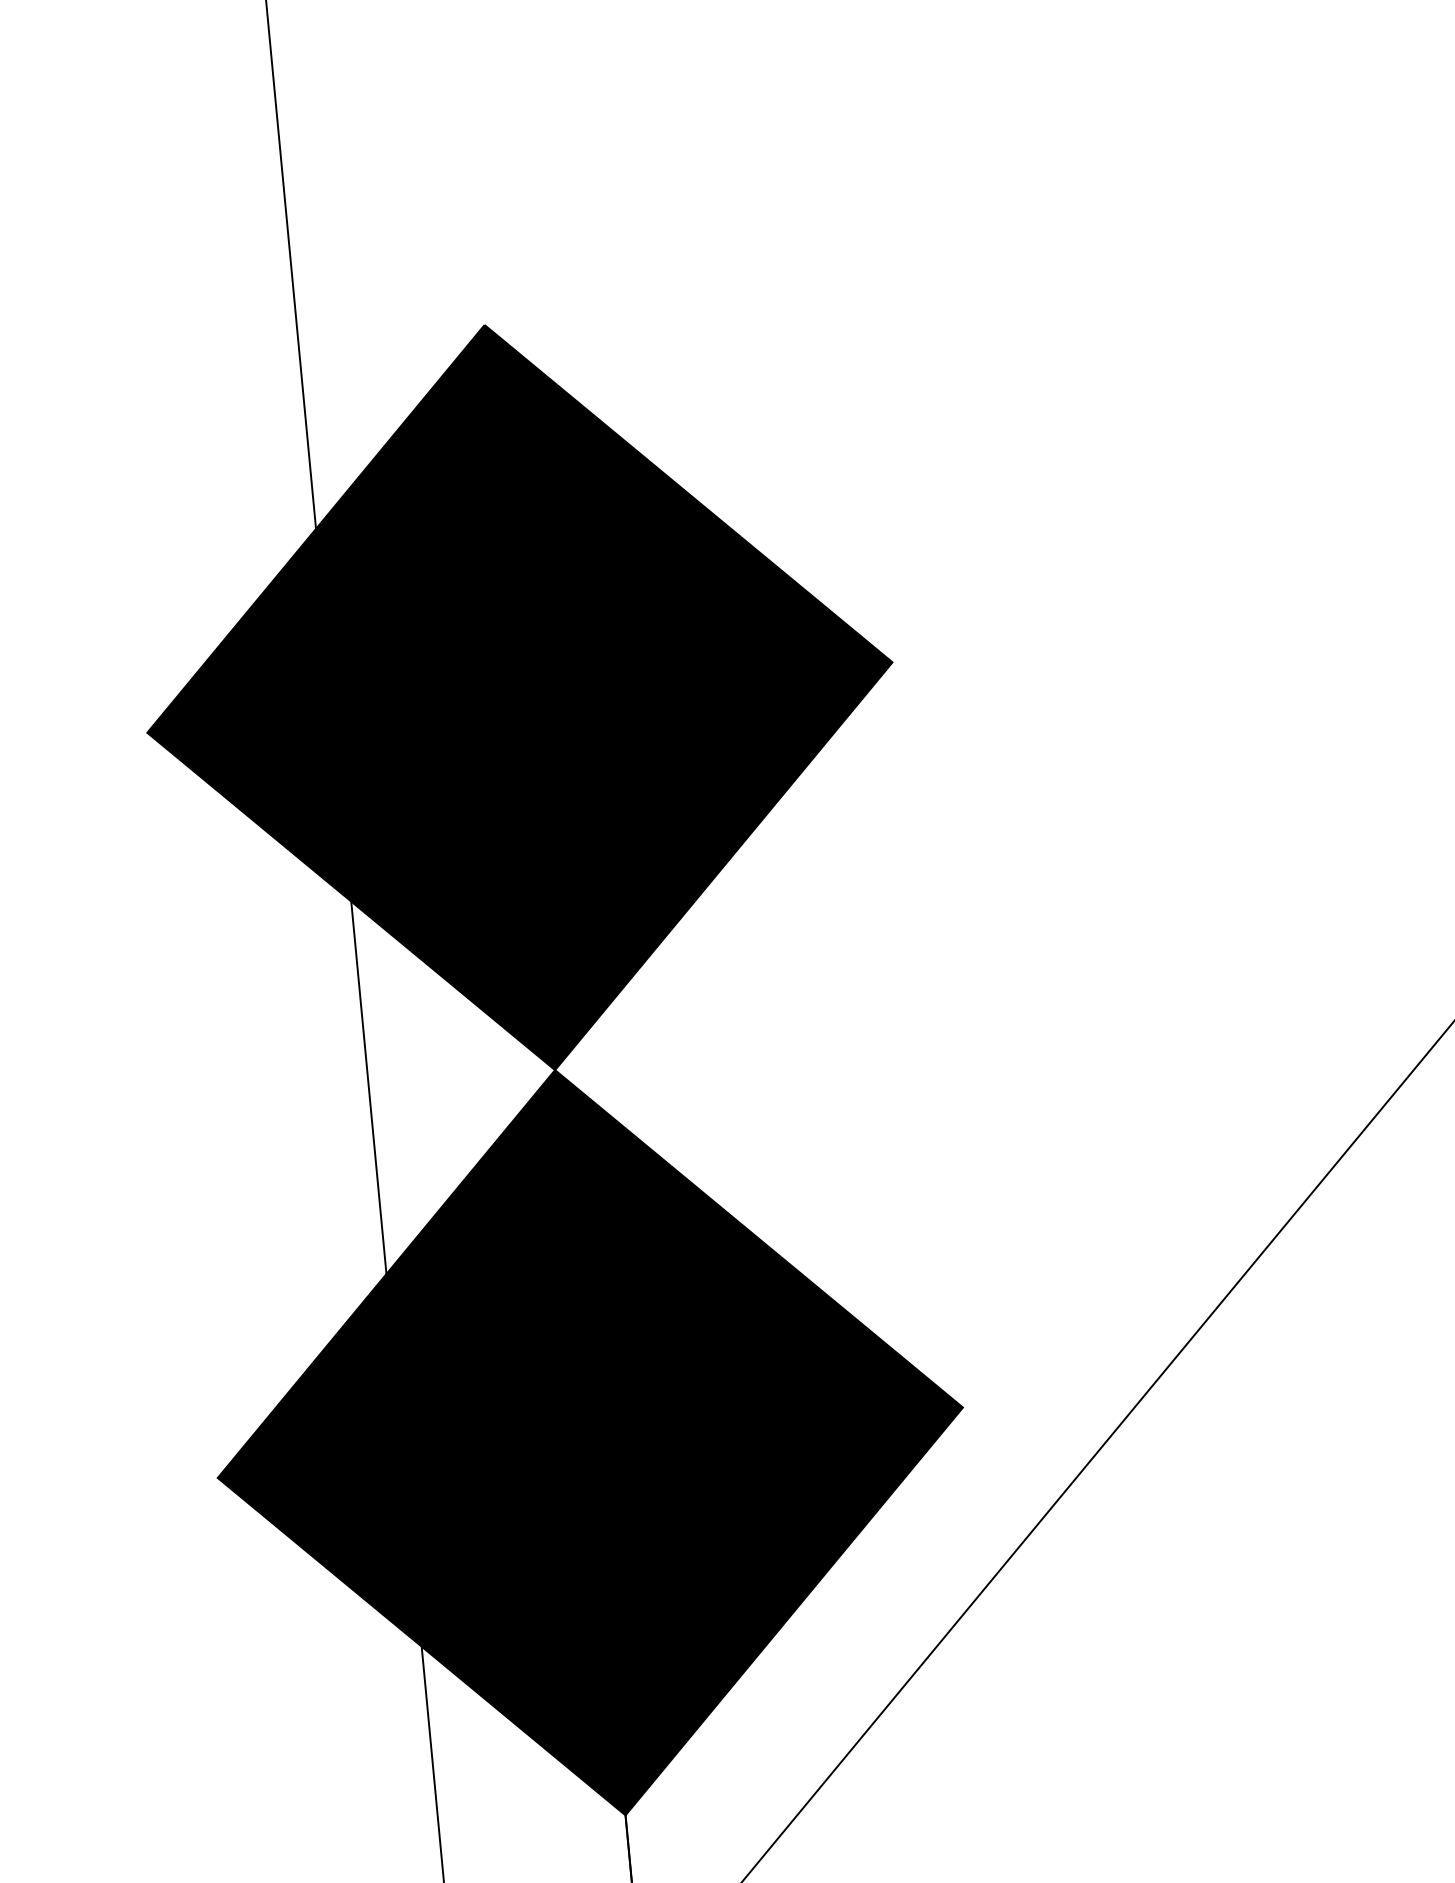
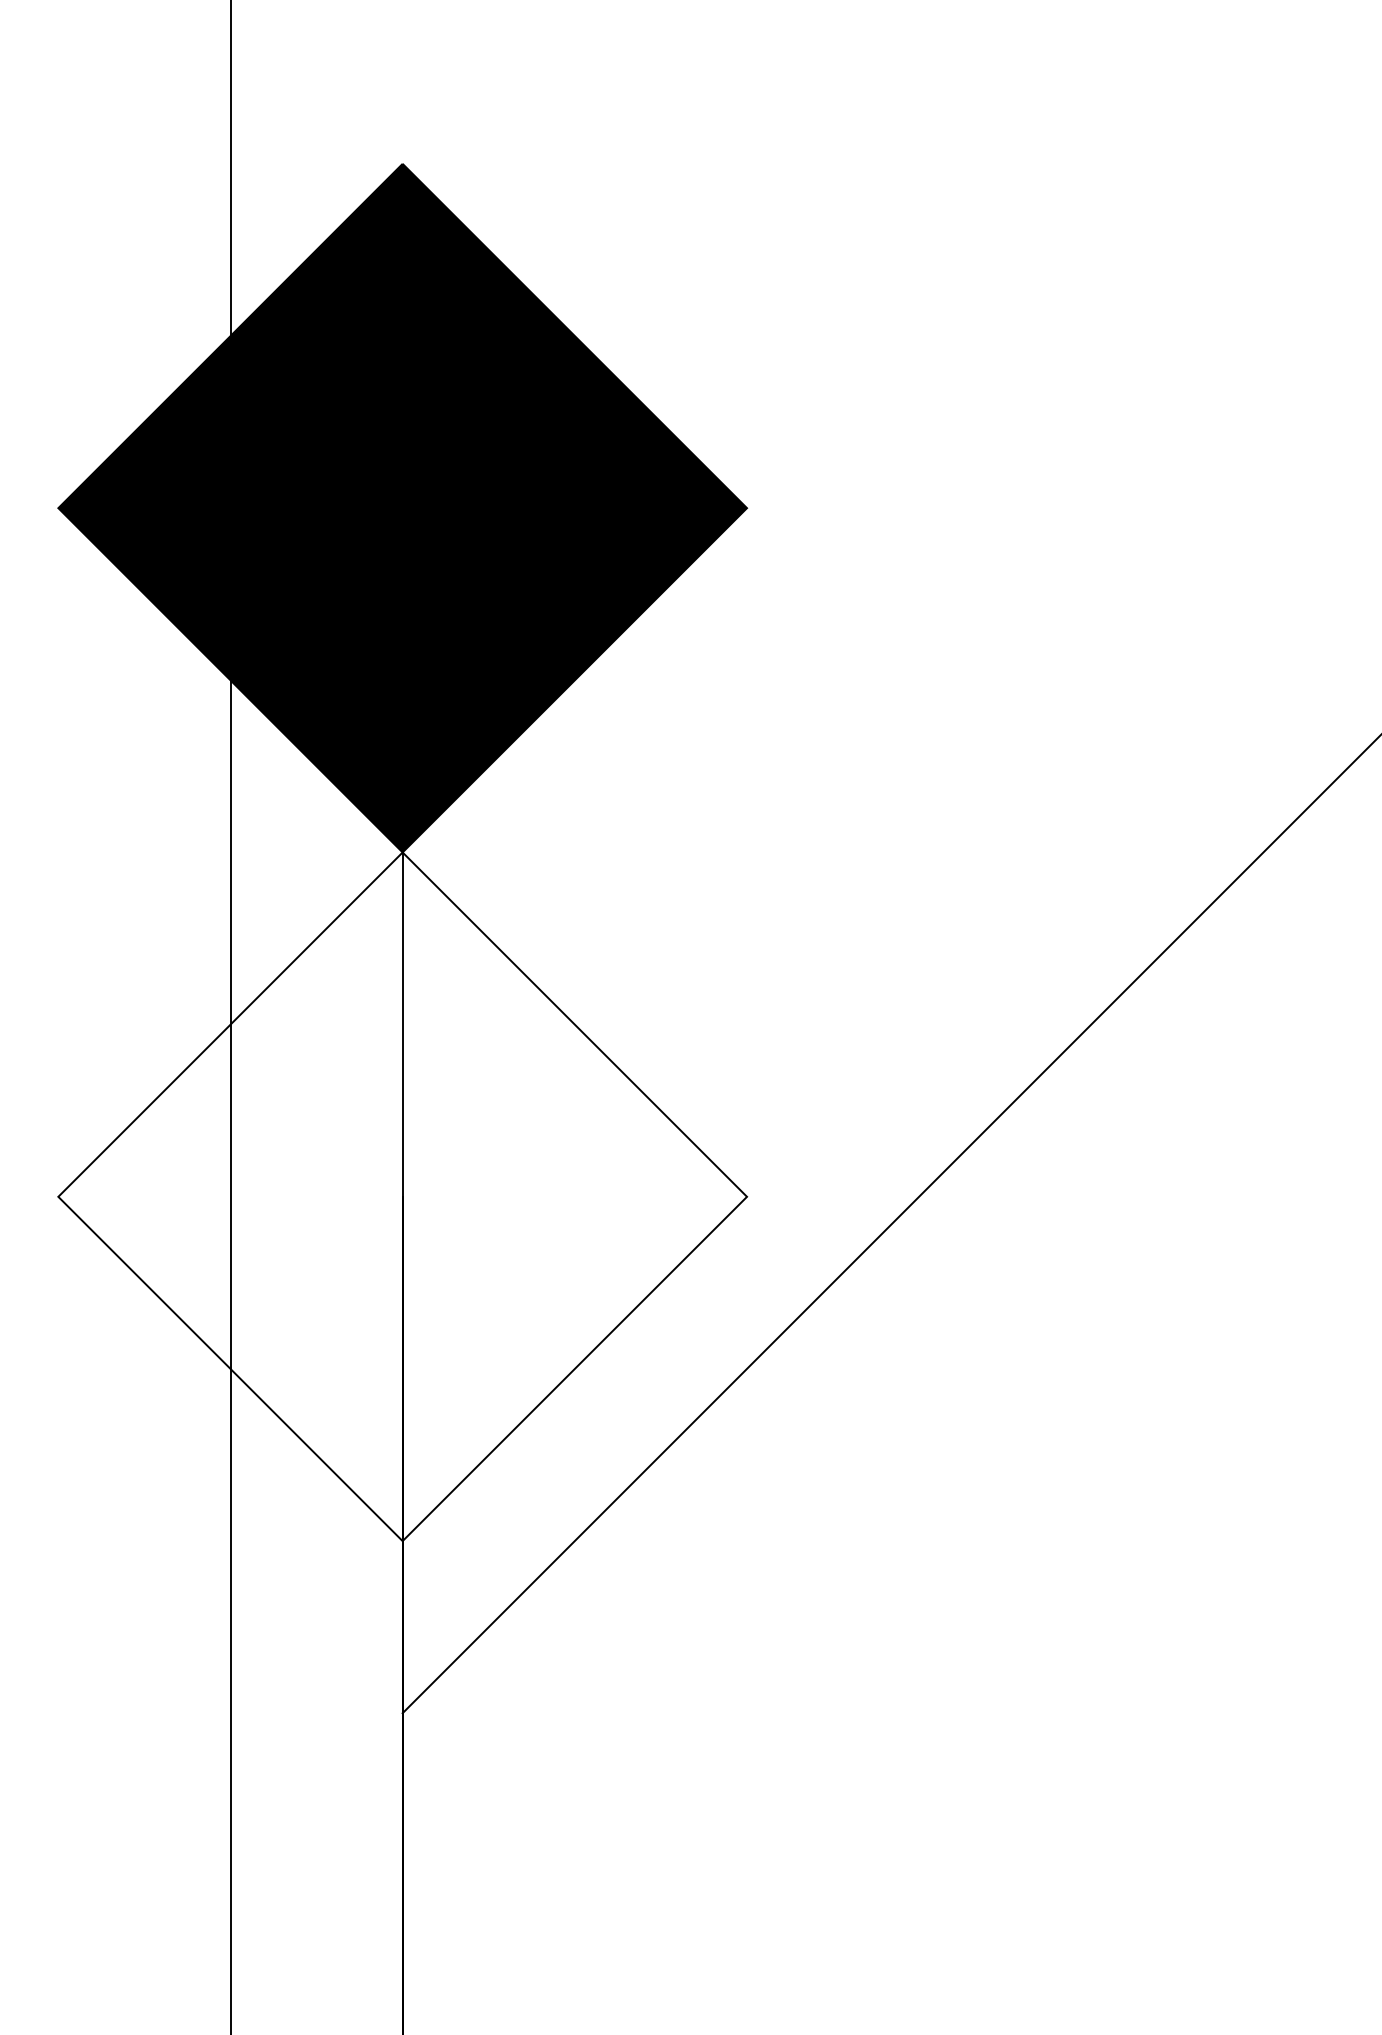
fill: (590, 1442) -> (402, 1196), removed

